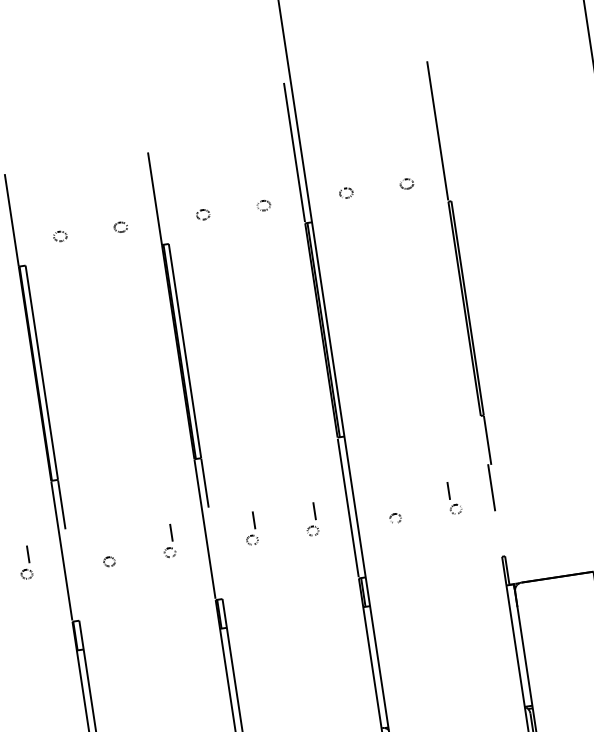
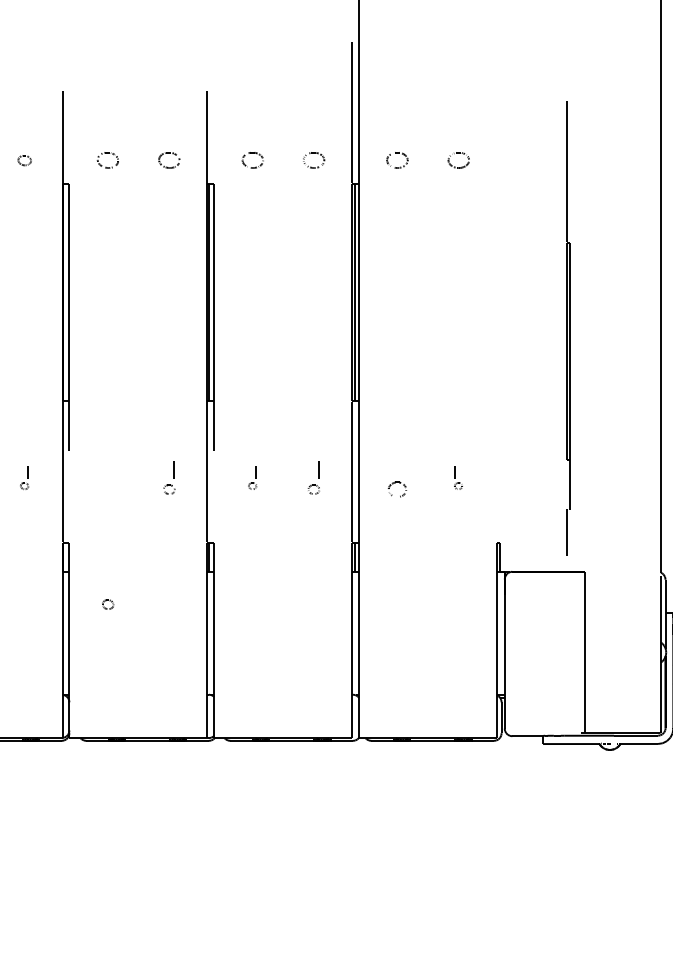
part: (406, 184) -> (458, 160), size x1.6
part: (346, 193) -> (397, 160), size x1.6
part: (263, 205) -> (313, 160), size x1.6
part: (203, 214) -> (252, 160), size x1.6
part: (120, 227) -> (169, 160), size x1.6
part: (60, 236) -> (108, 160), size x1.6
part: (462, 285) -> (568, 328), moved
part: (454, 497) -> (458, 477), size x0.7
part: (395, 518) -> (397, 489), size x1.6
part: (250, 528) -> (252, 477), size x0.7
part: (109, 561) -> (108, 604), moved
part: (25, 562) -> (24, 477), size x0.7

